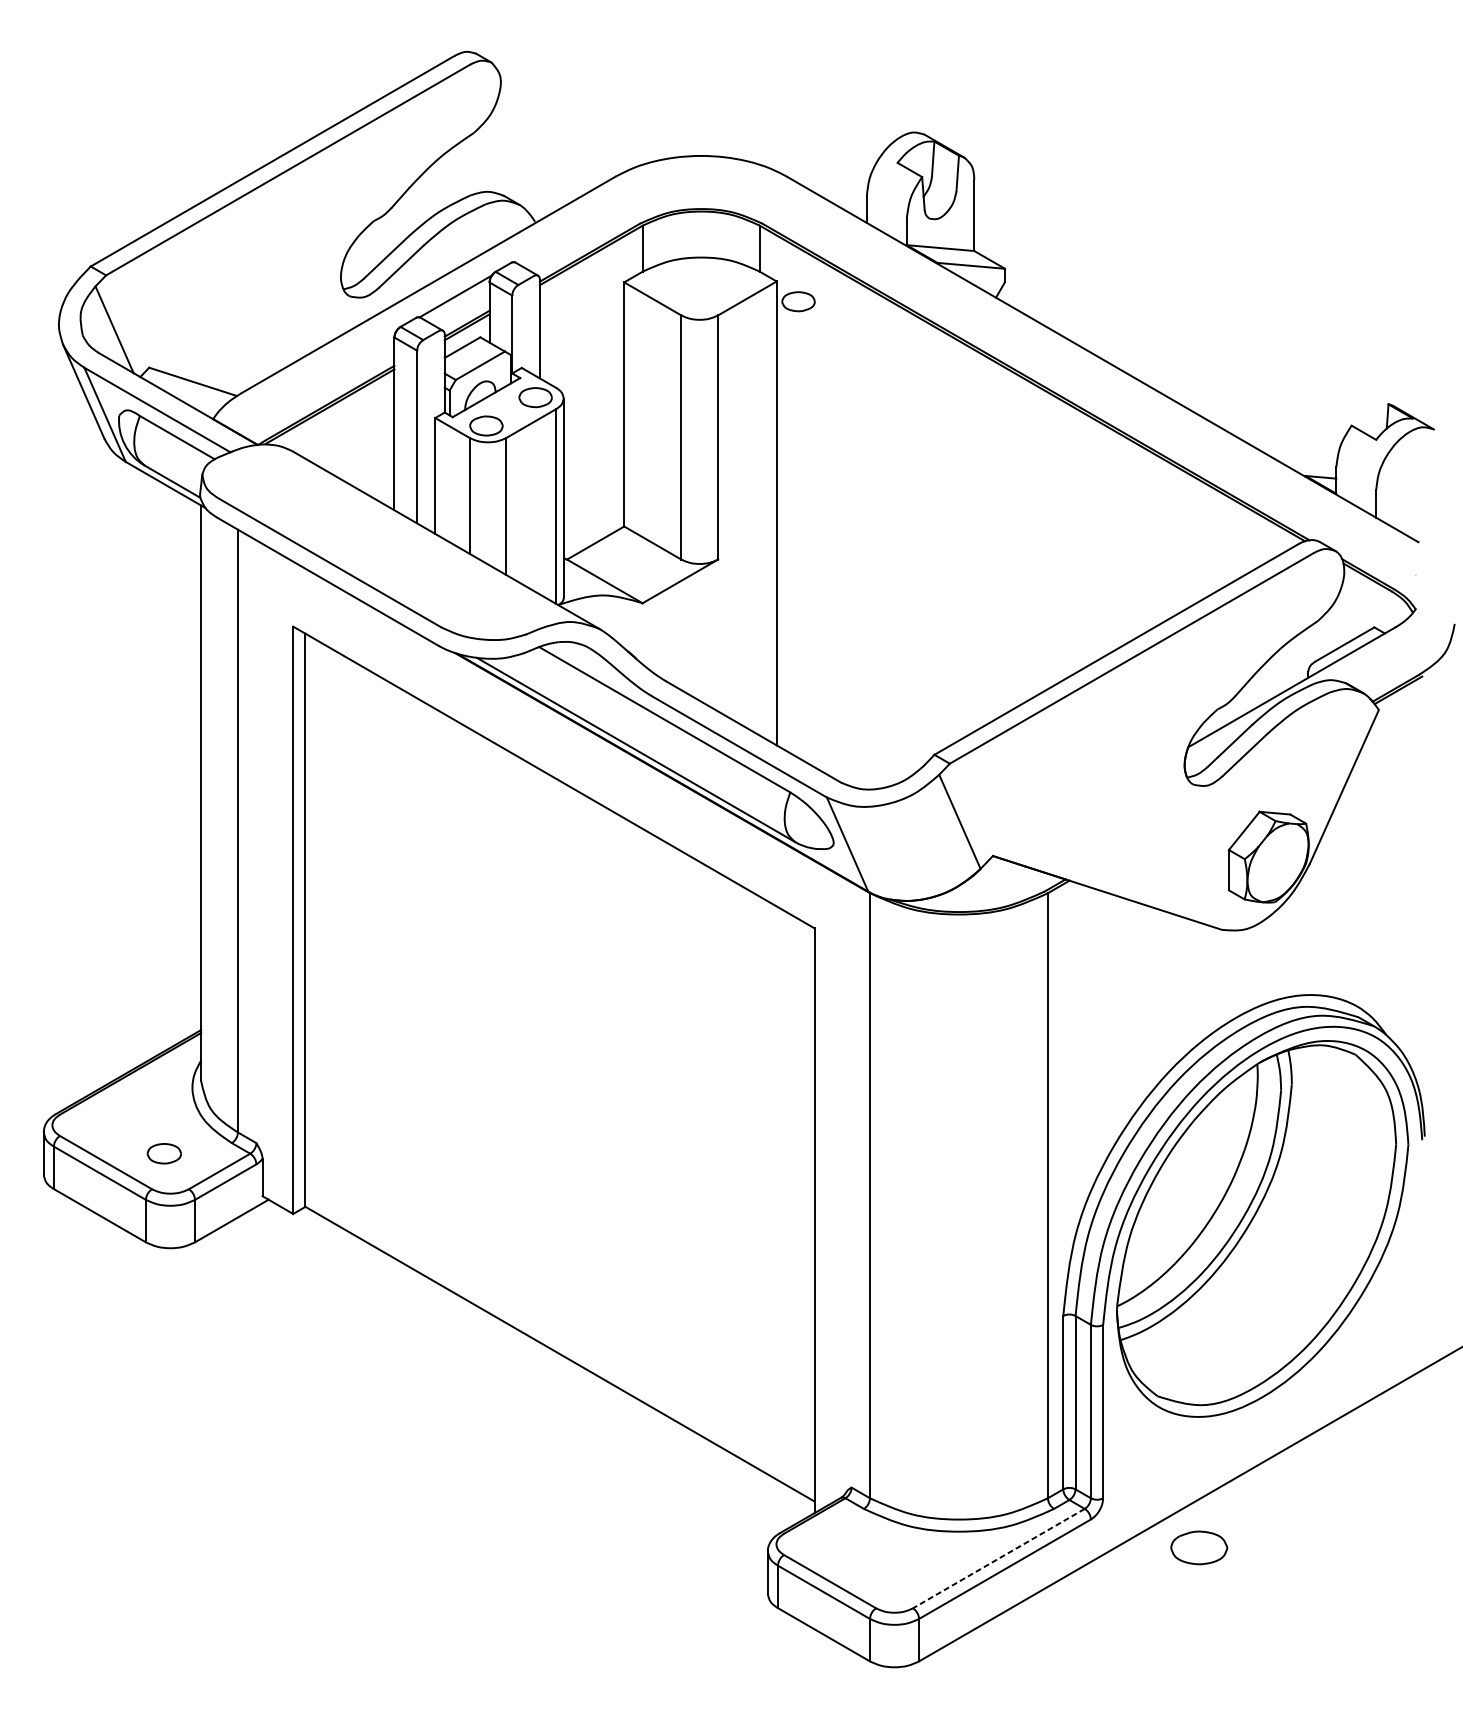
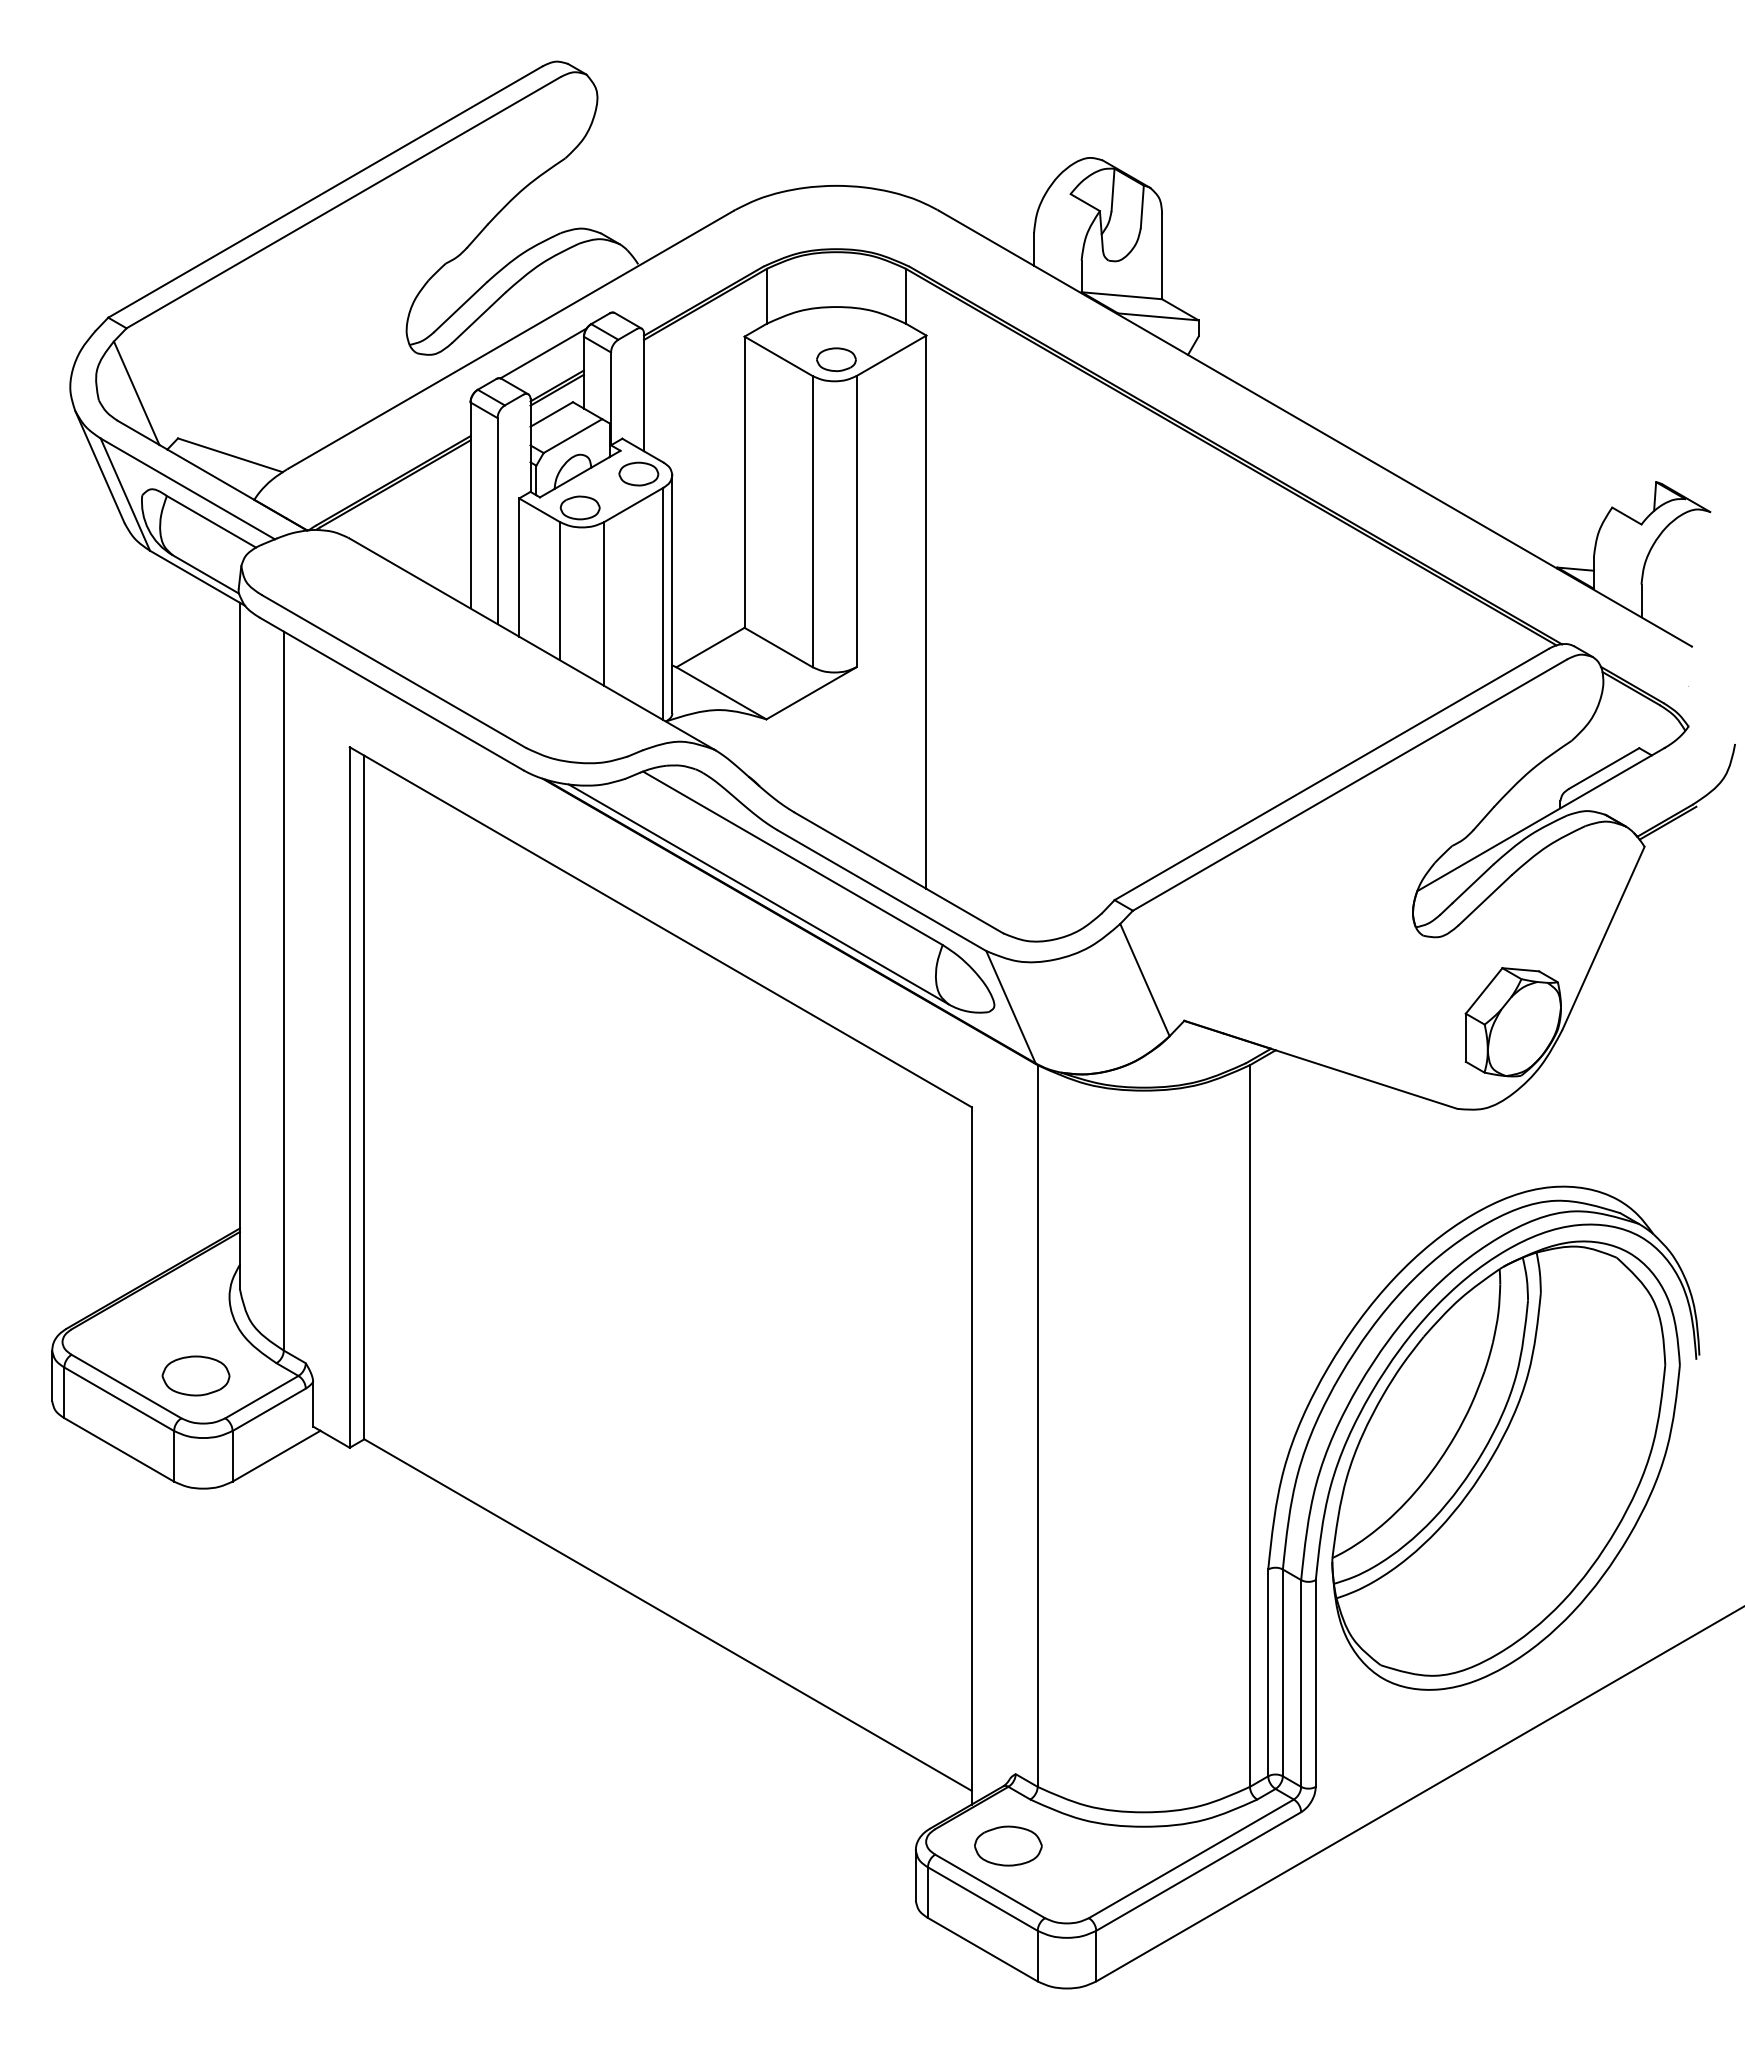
part: (798, 301) -> (836, 359), moved
part: (163, 1153) -> (195, 1375), size x1.67
part: (1199, 1547) -> (1008, 1845), moved
line: (998, 1559) -> (1190, 1859), dashed -> solid

